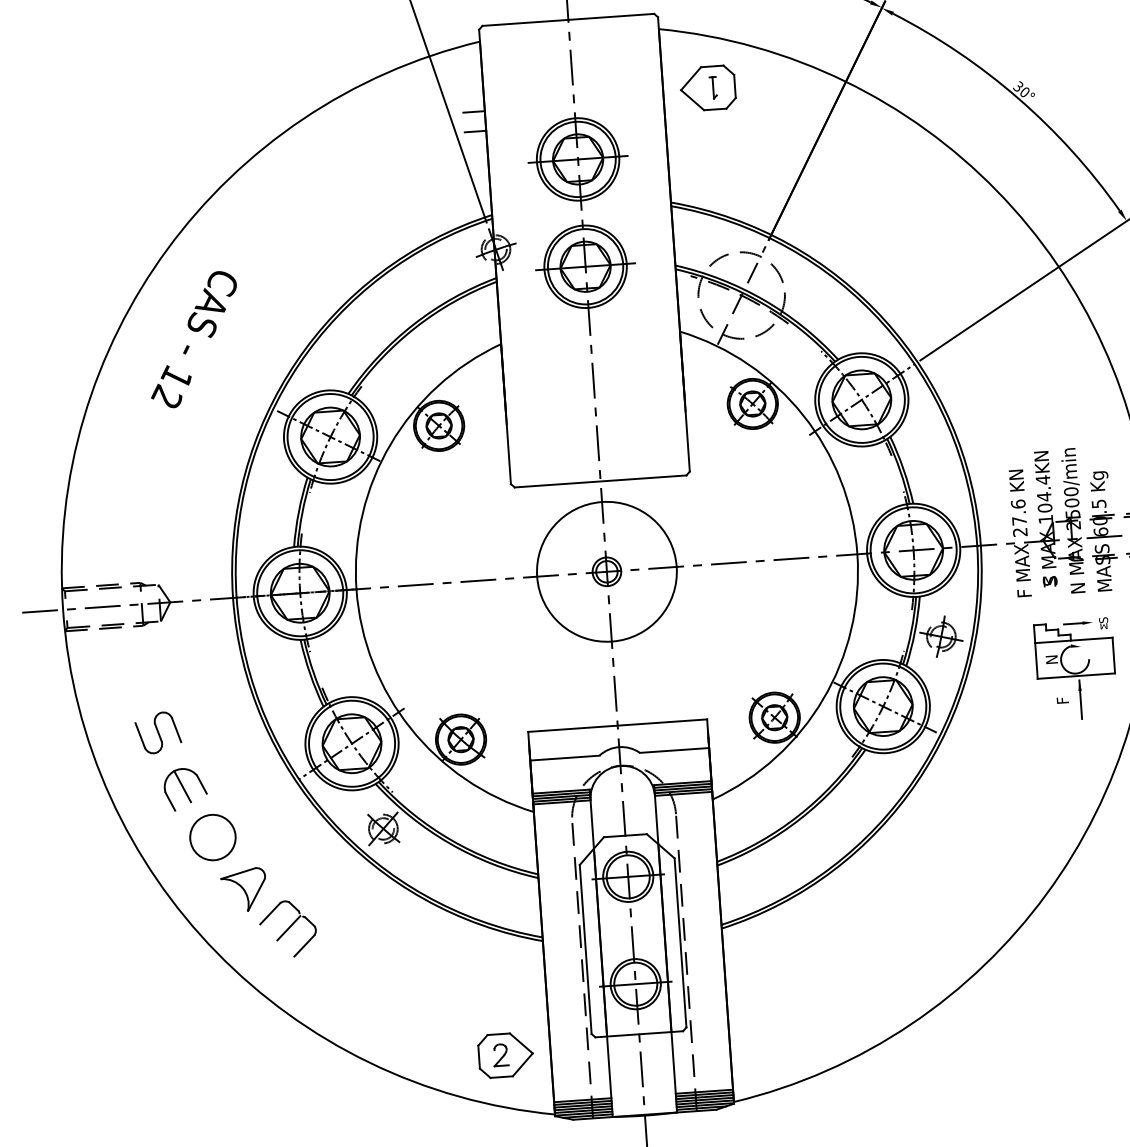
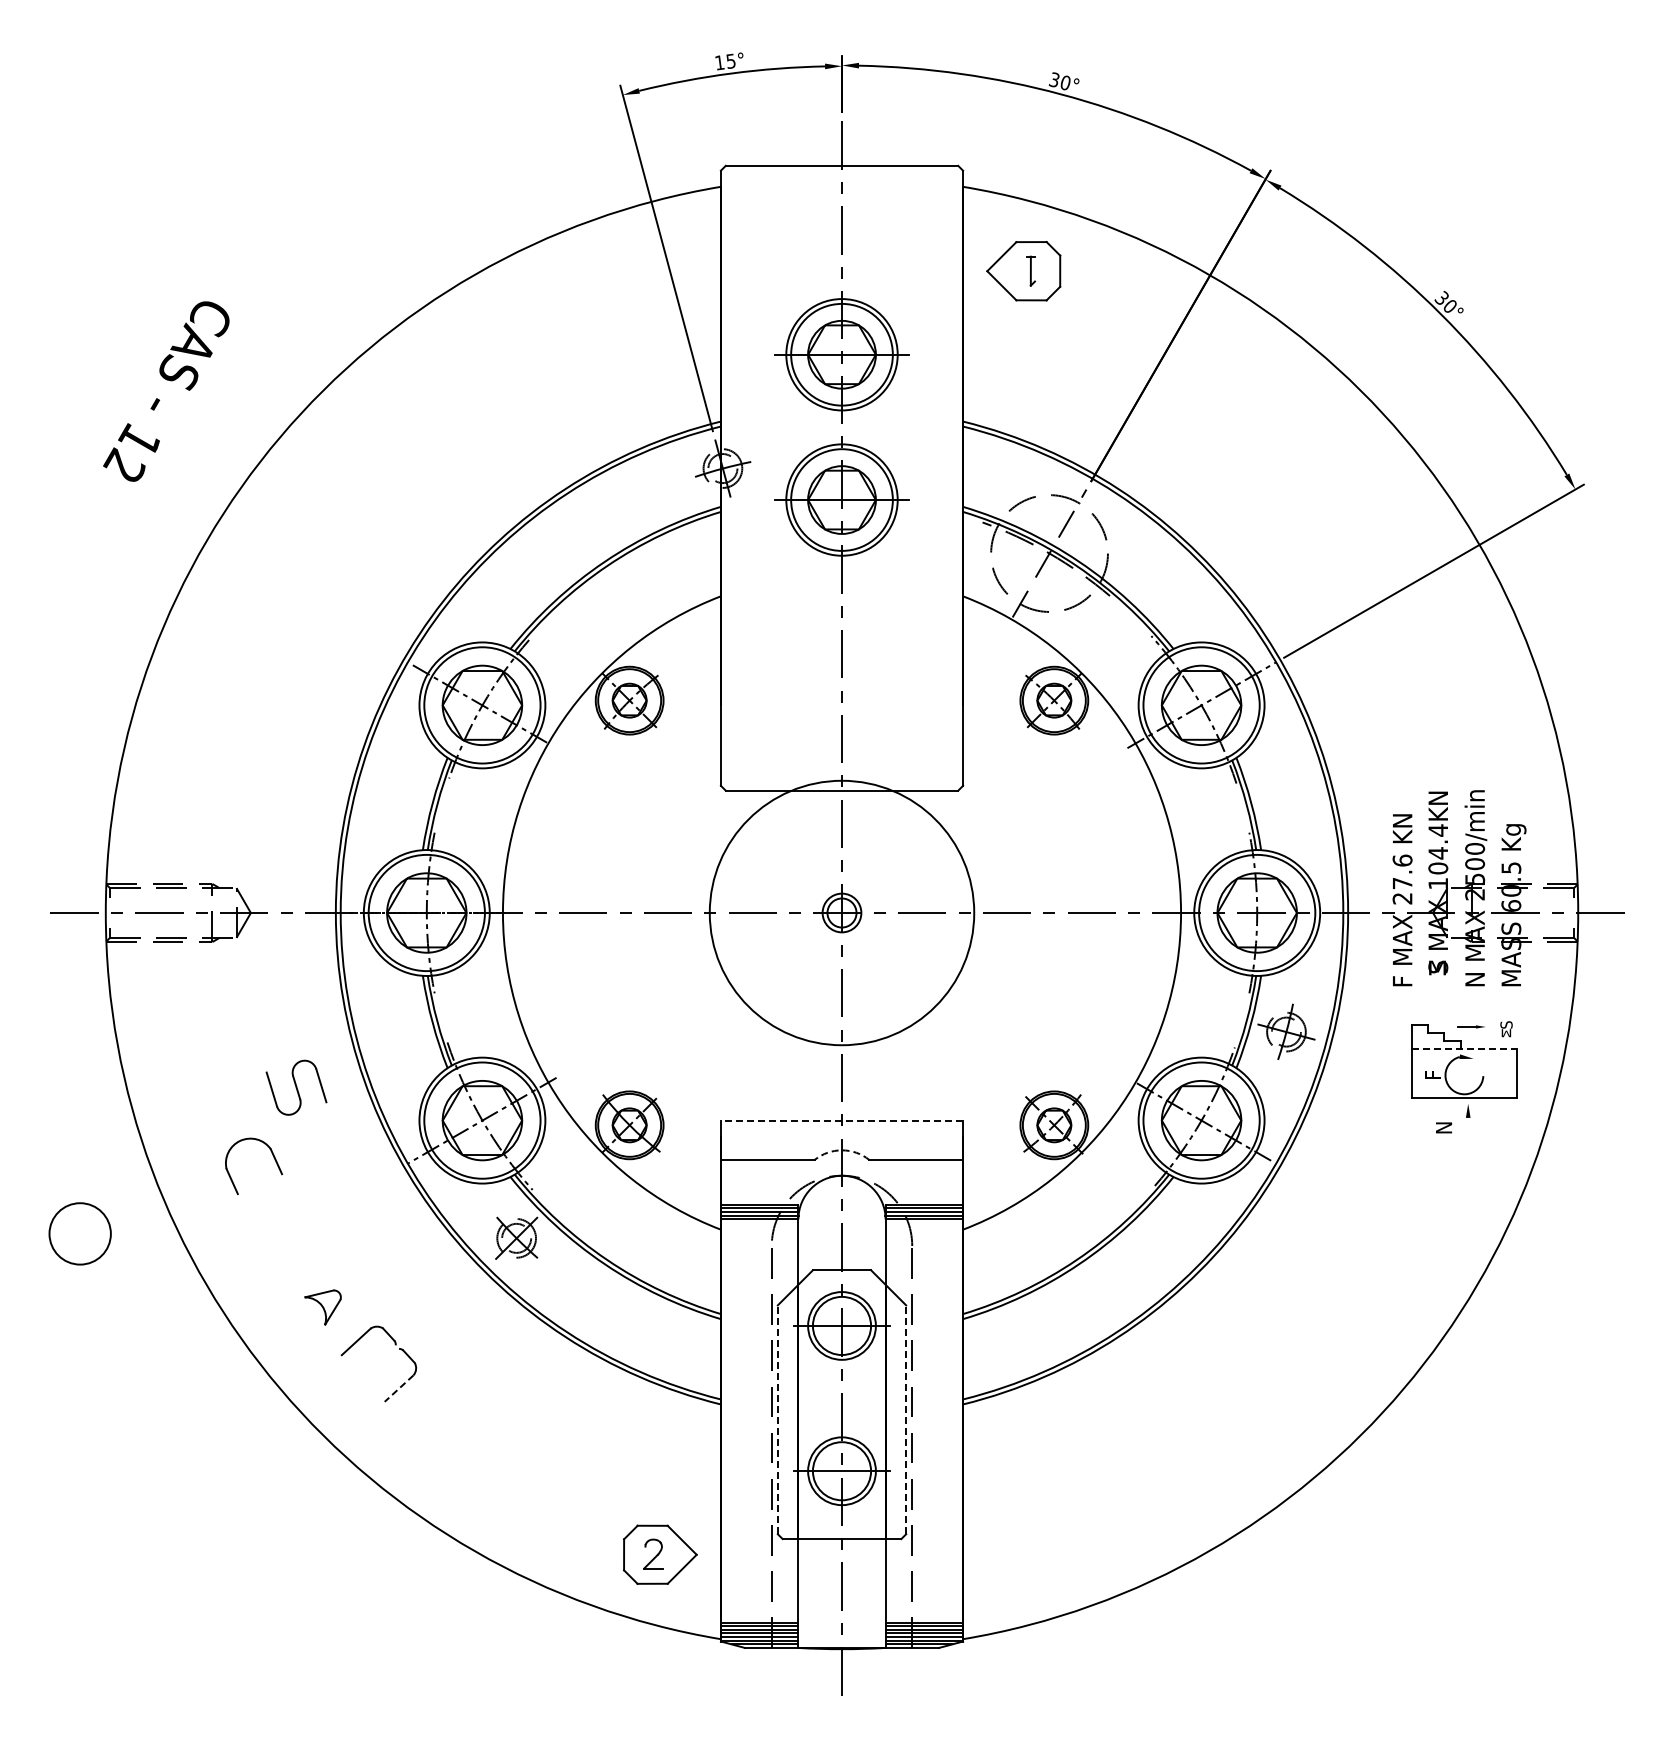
line: (473, 111) -> (705, 280), removed
line: (474, 131) -> (705, 307), removed
text: (193, 339) -> (166, 391), moved
circle: (606, 571) -> (841, 912), size x1.4
part: (1077, 623) -> (1471, 1026), size x0.7
line: (1074, 640) -> (1465, 1049), solid -> dashed
text: (1052, 659) -> (1433, 1072), N -> F
text: (1063, 699) -> (1444, 1127), F -> N
line: (1080, 699) -> (1468, 1129), removed
line: (617, 725) -> (841, 1121), solid -> dashed
part: (158, 732) -> (296, 1087), moved
arc: (619, 747) -> (842, 1150), solid -> dashed
line: (182, 786) -> (249, 1162), removed
circle: (212, 837) -> (79, 1233), moved
part: (243, 890) -> (322, 1307), size x0.6
line: (288, 928) -> (379, 1363), removed
line: (680, 942) -> (906, 1419), solid -> dashed
line: (304, 945) -> (399, 1388), solid -> dashed
line: (585, 949) -> (777, 1419), solid -> dashed

